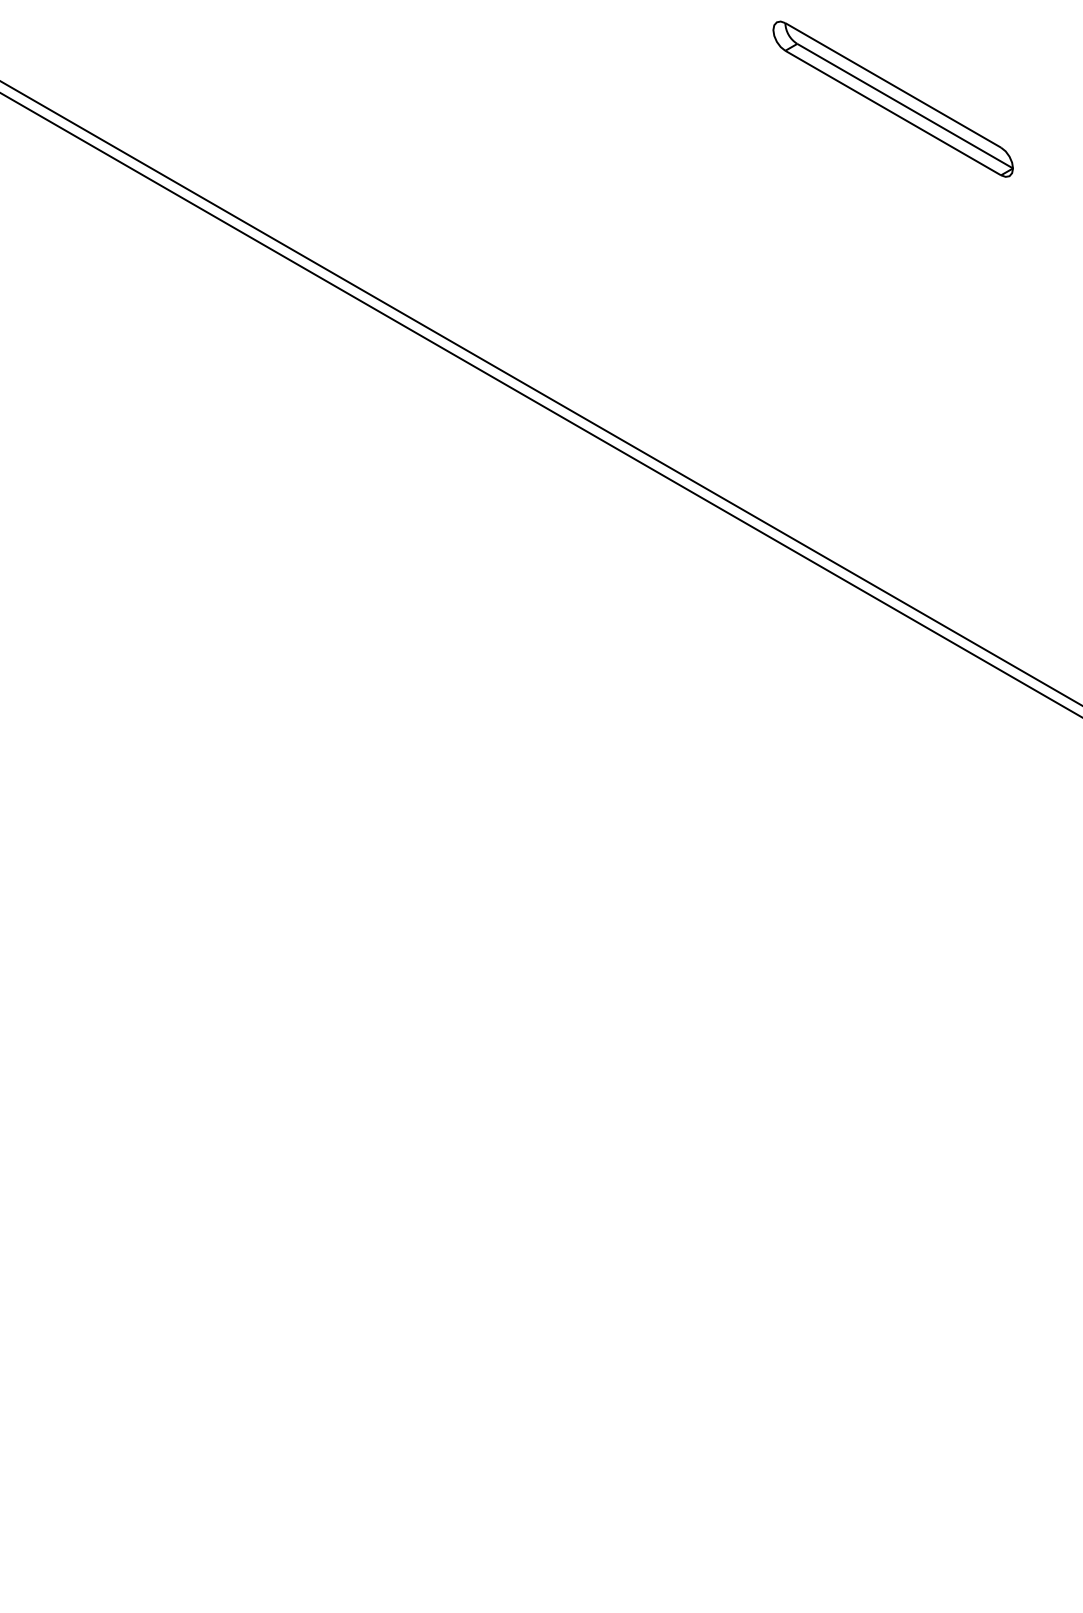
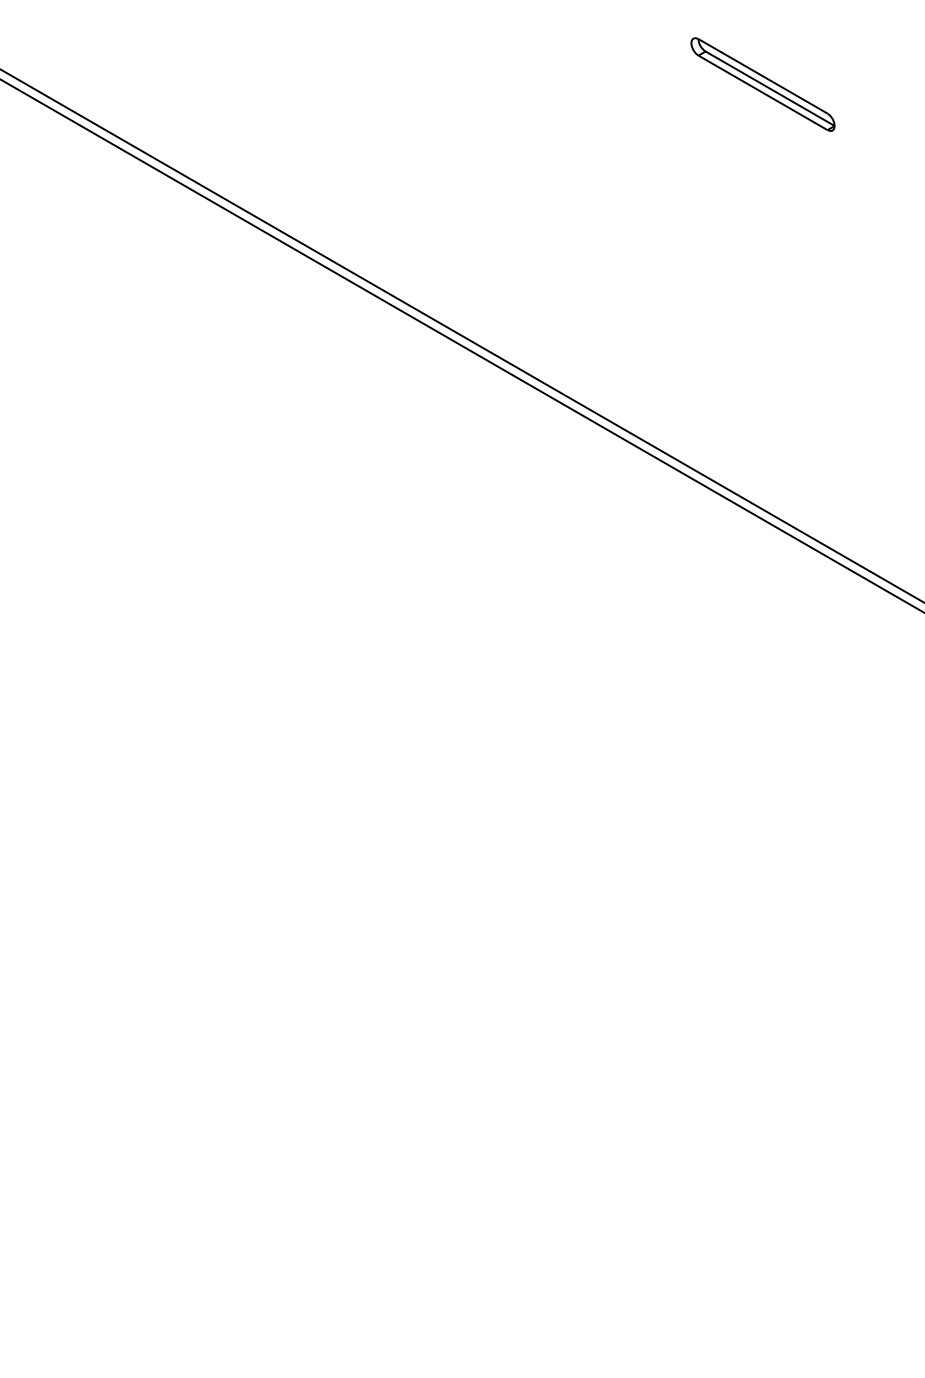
part: (892, 99) -> (762, 84), size x0.7

